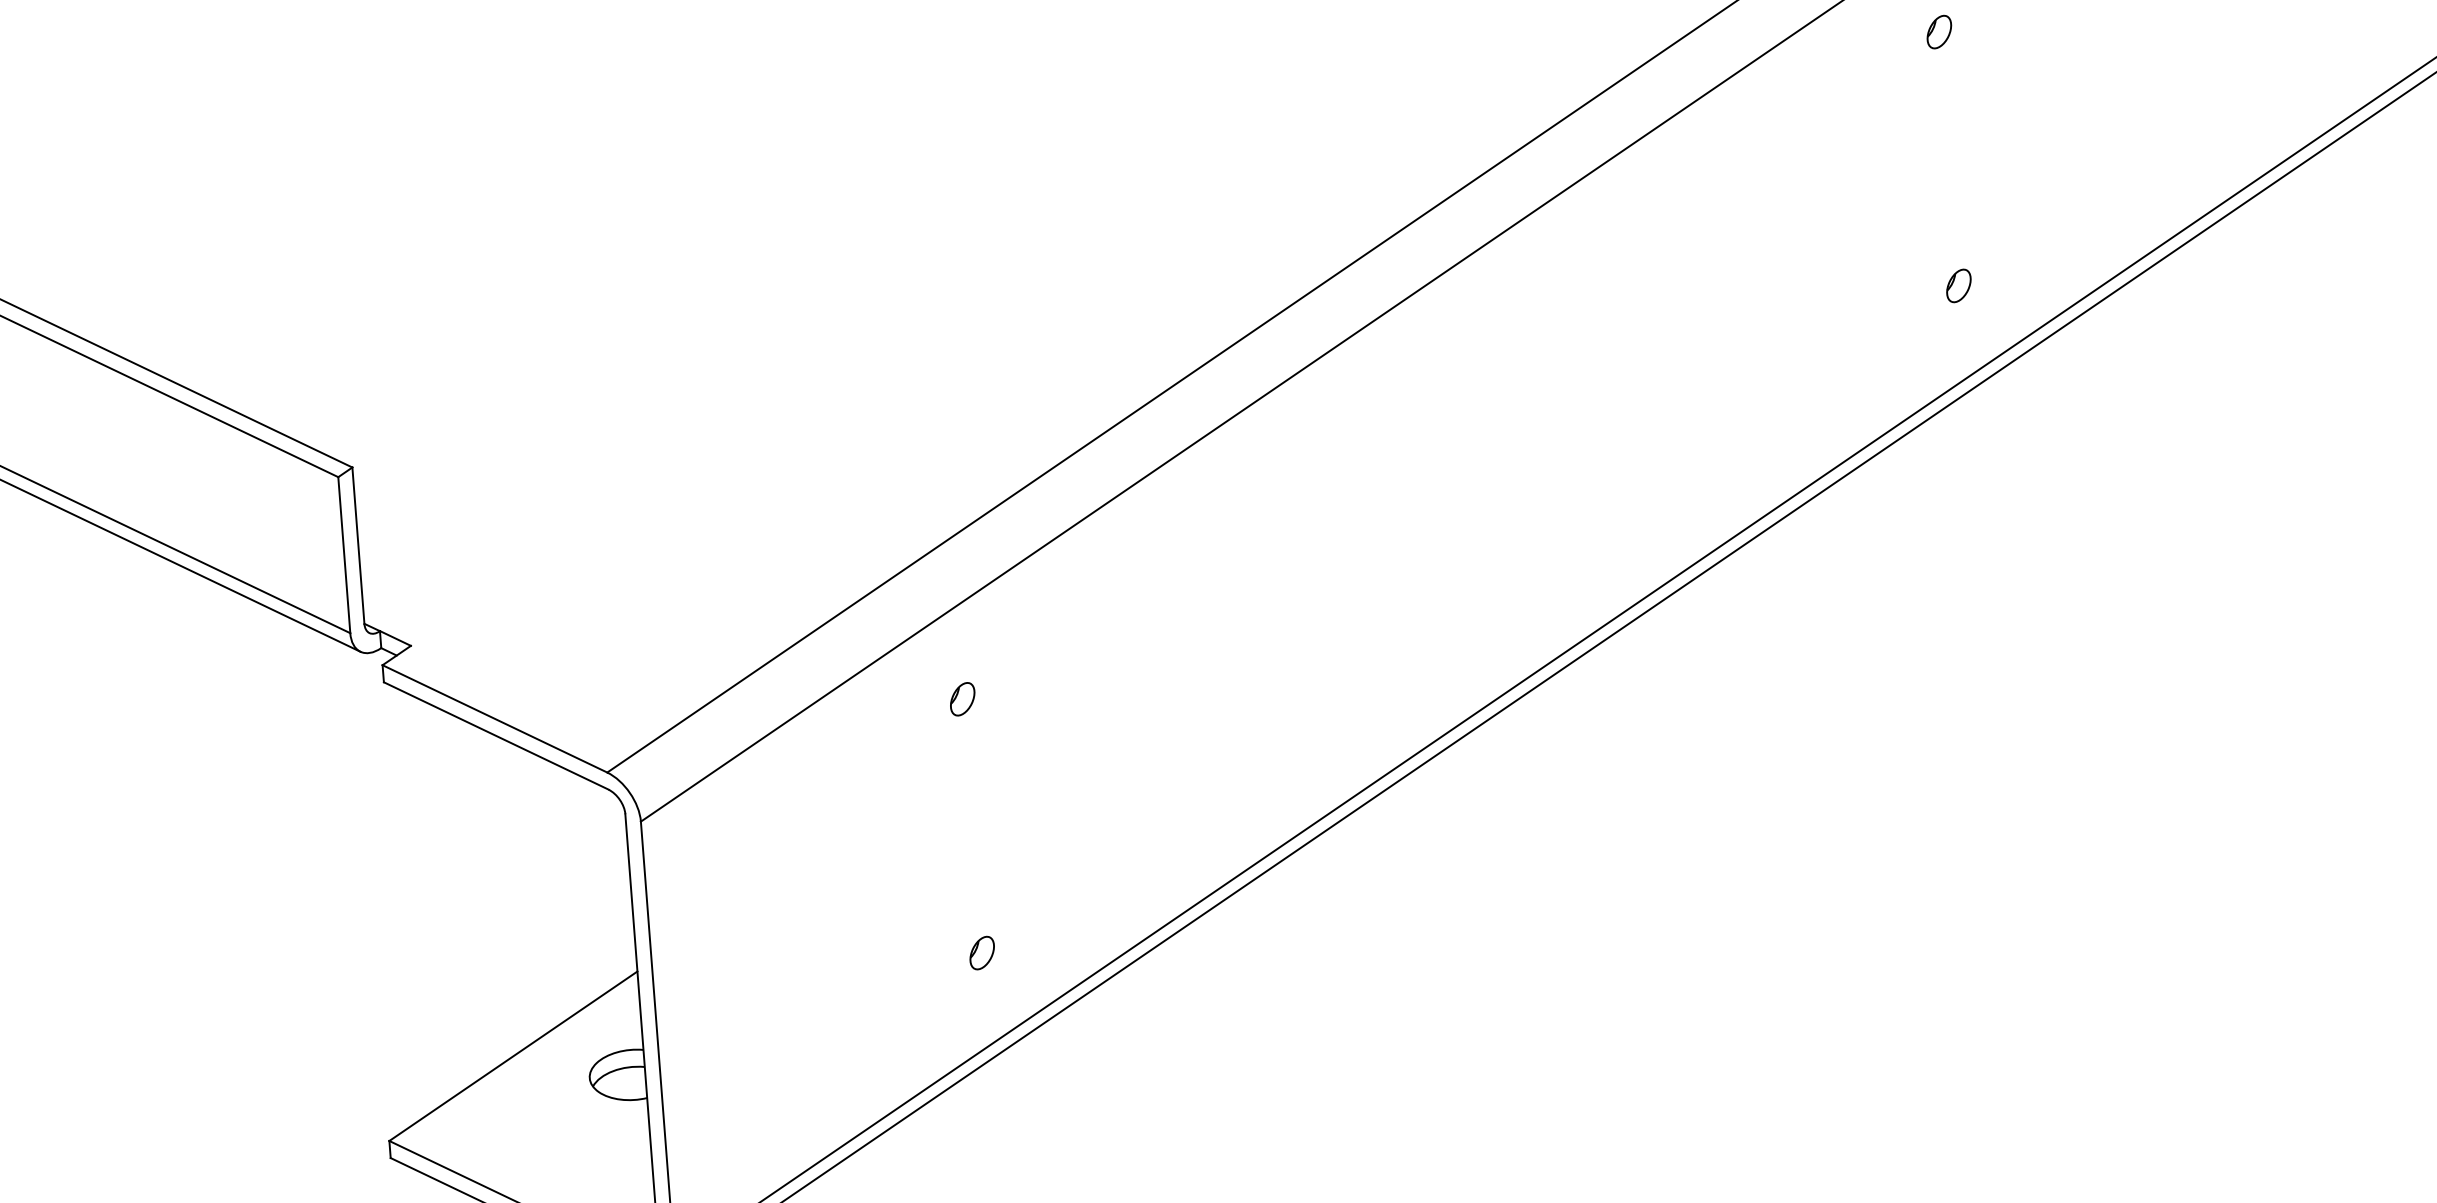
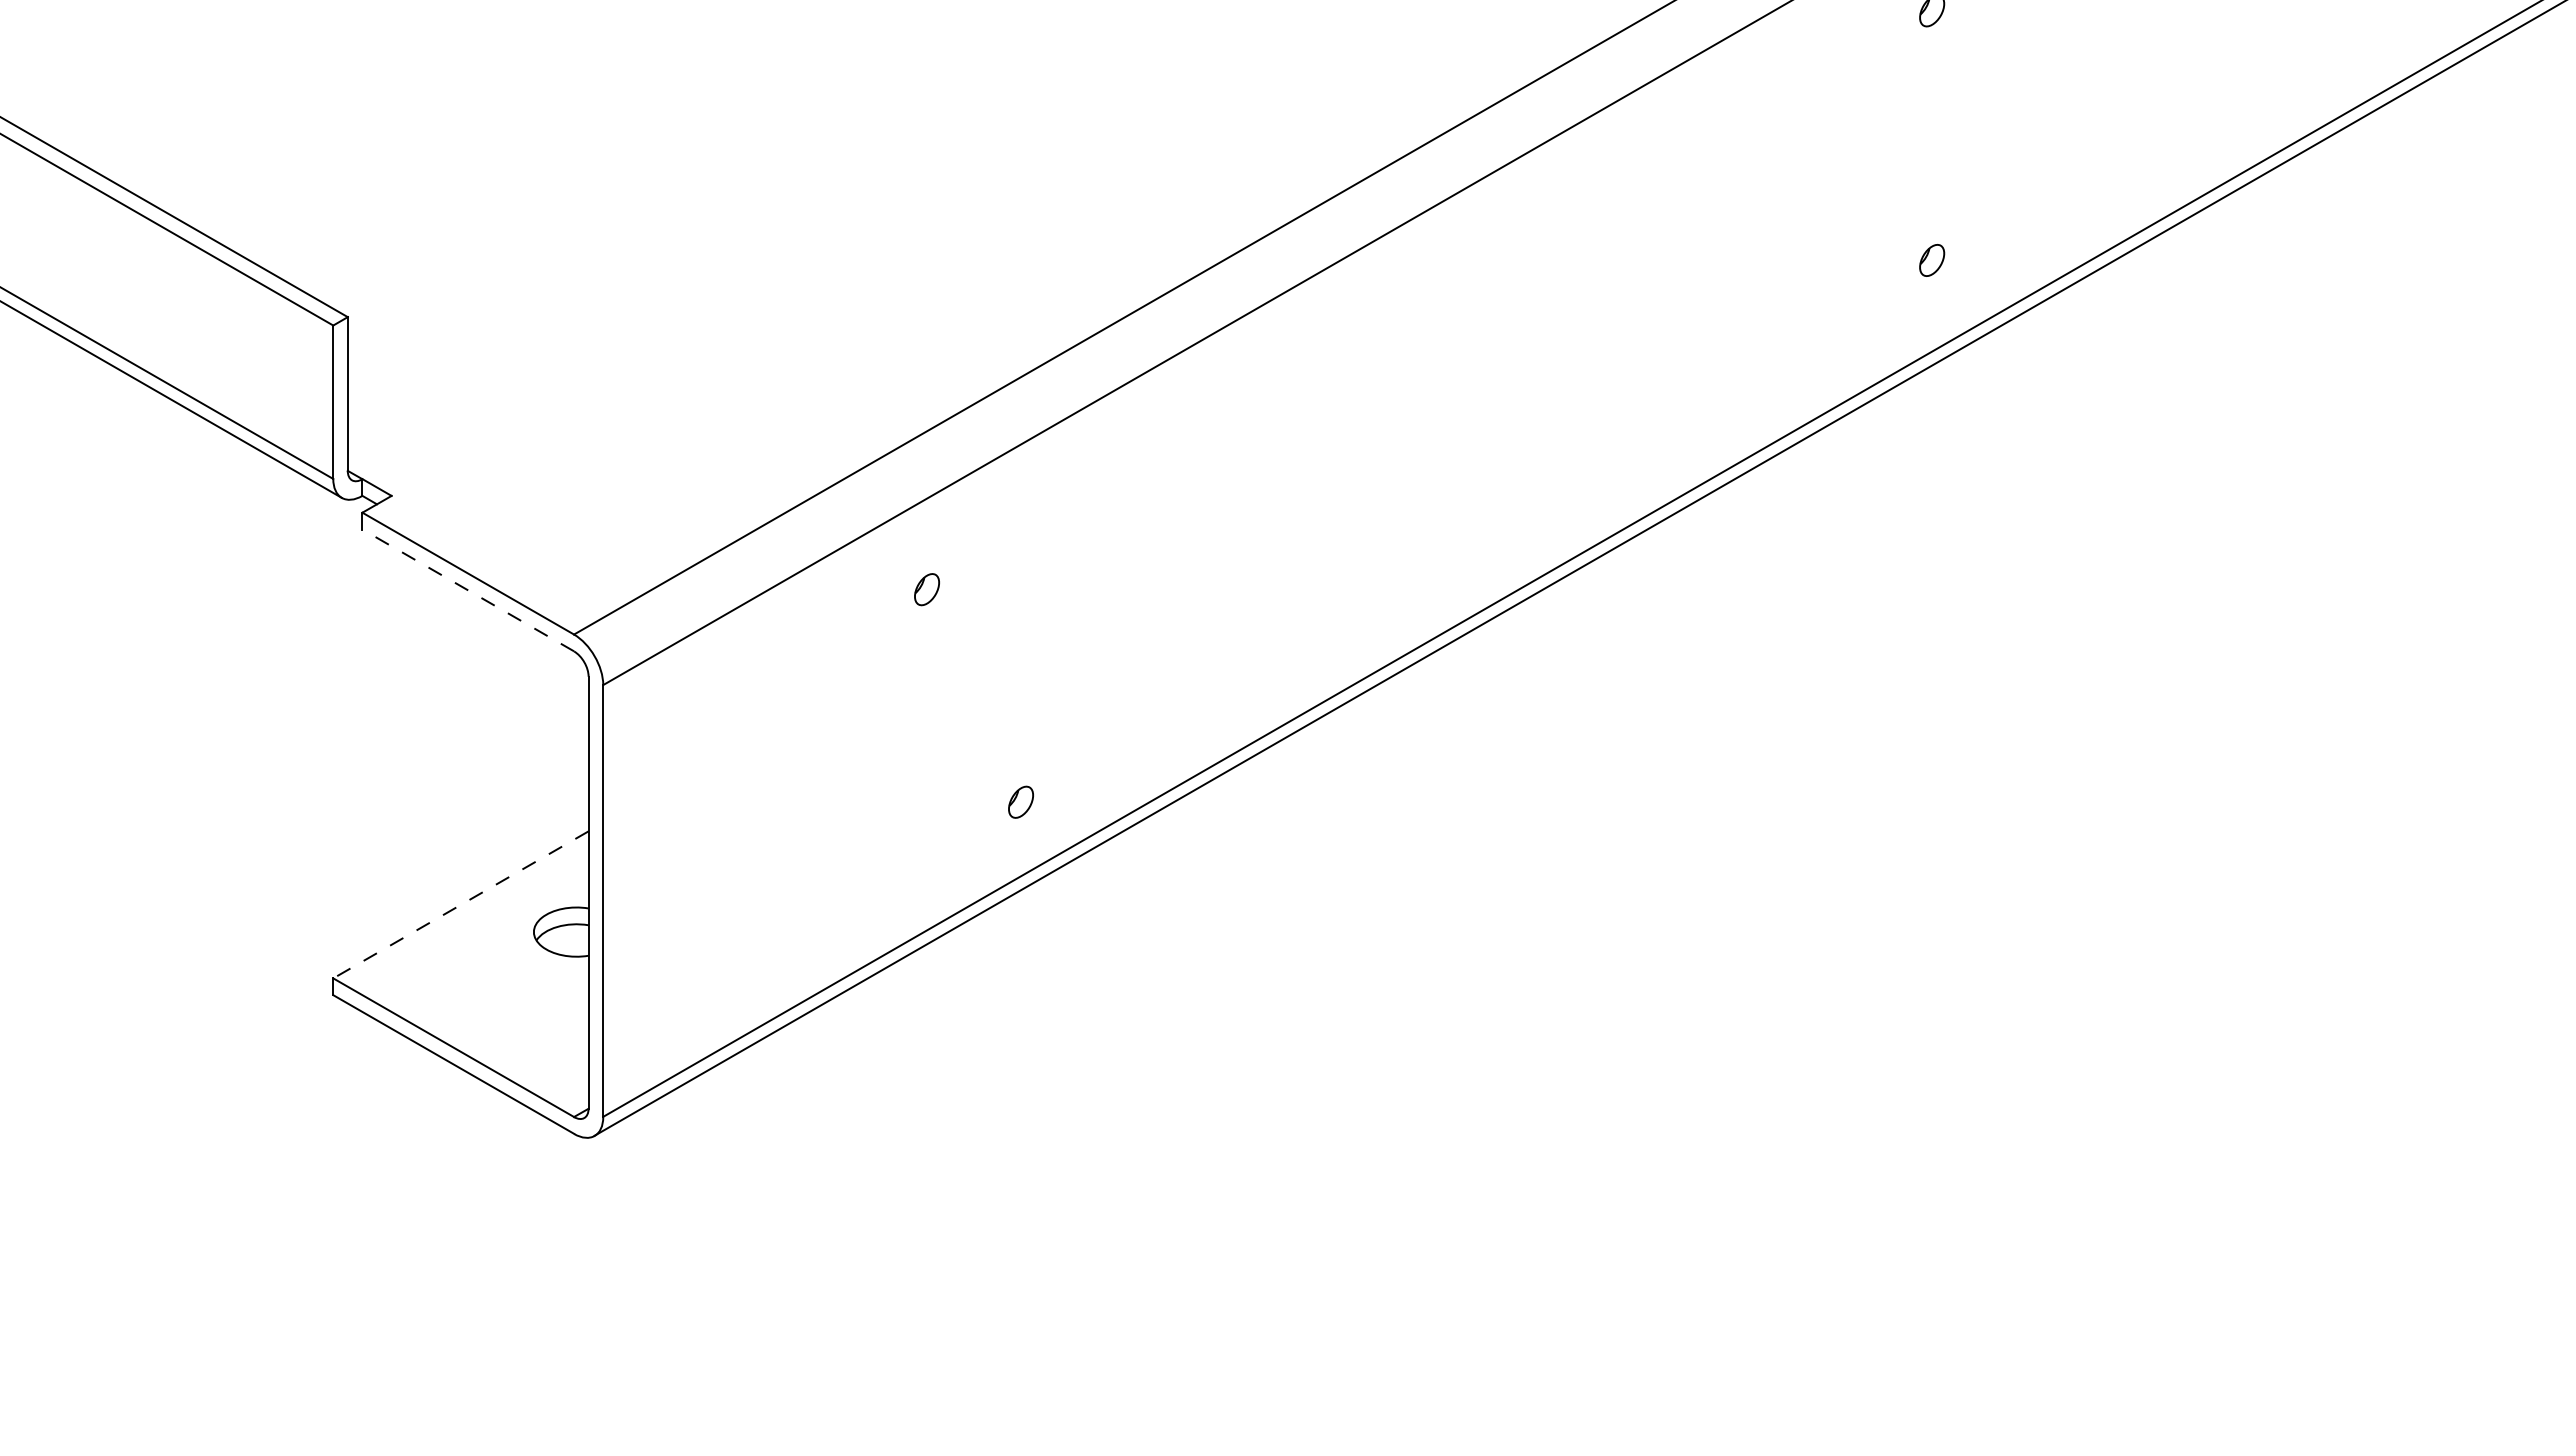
line: (495, 736) -> (467, 590), solid -> dashed
part: (981, 952) -> (1020, 801), moved
line: (513, 1056) -> (460, 905), solid -> dashed

